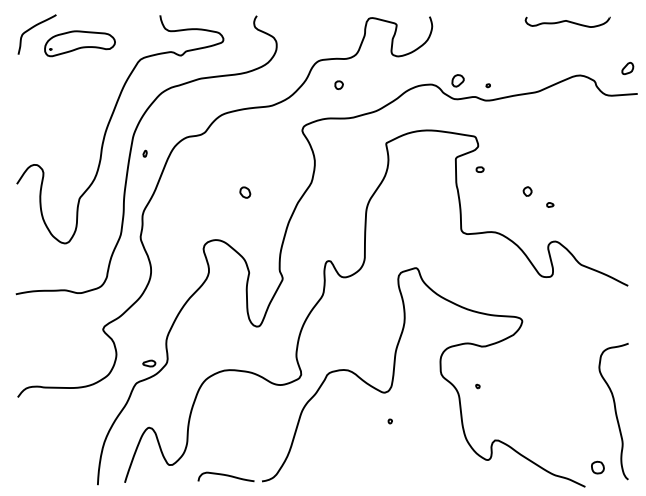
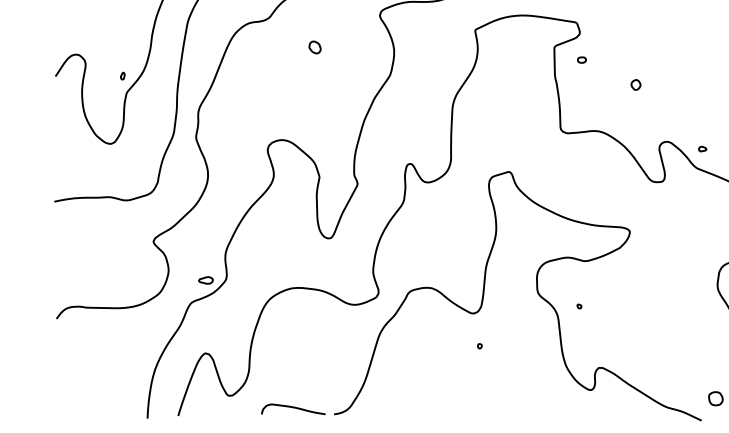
part: (144, 153) -> (122, 75), moved
part: (245, 192) -> (315, 47), moved
part: (550, 204) -> (702, 148), moved

